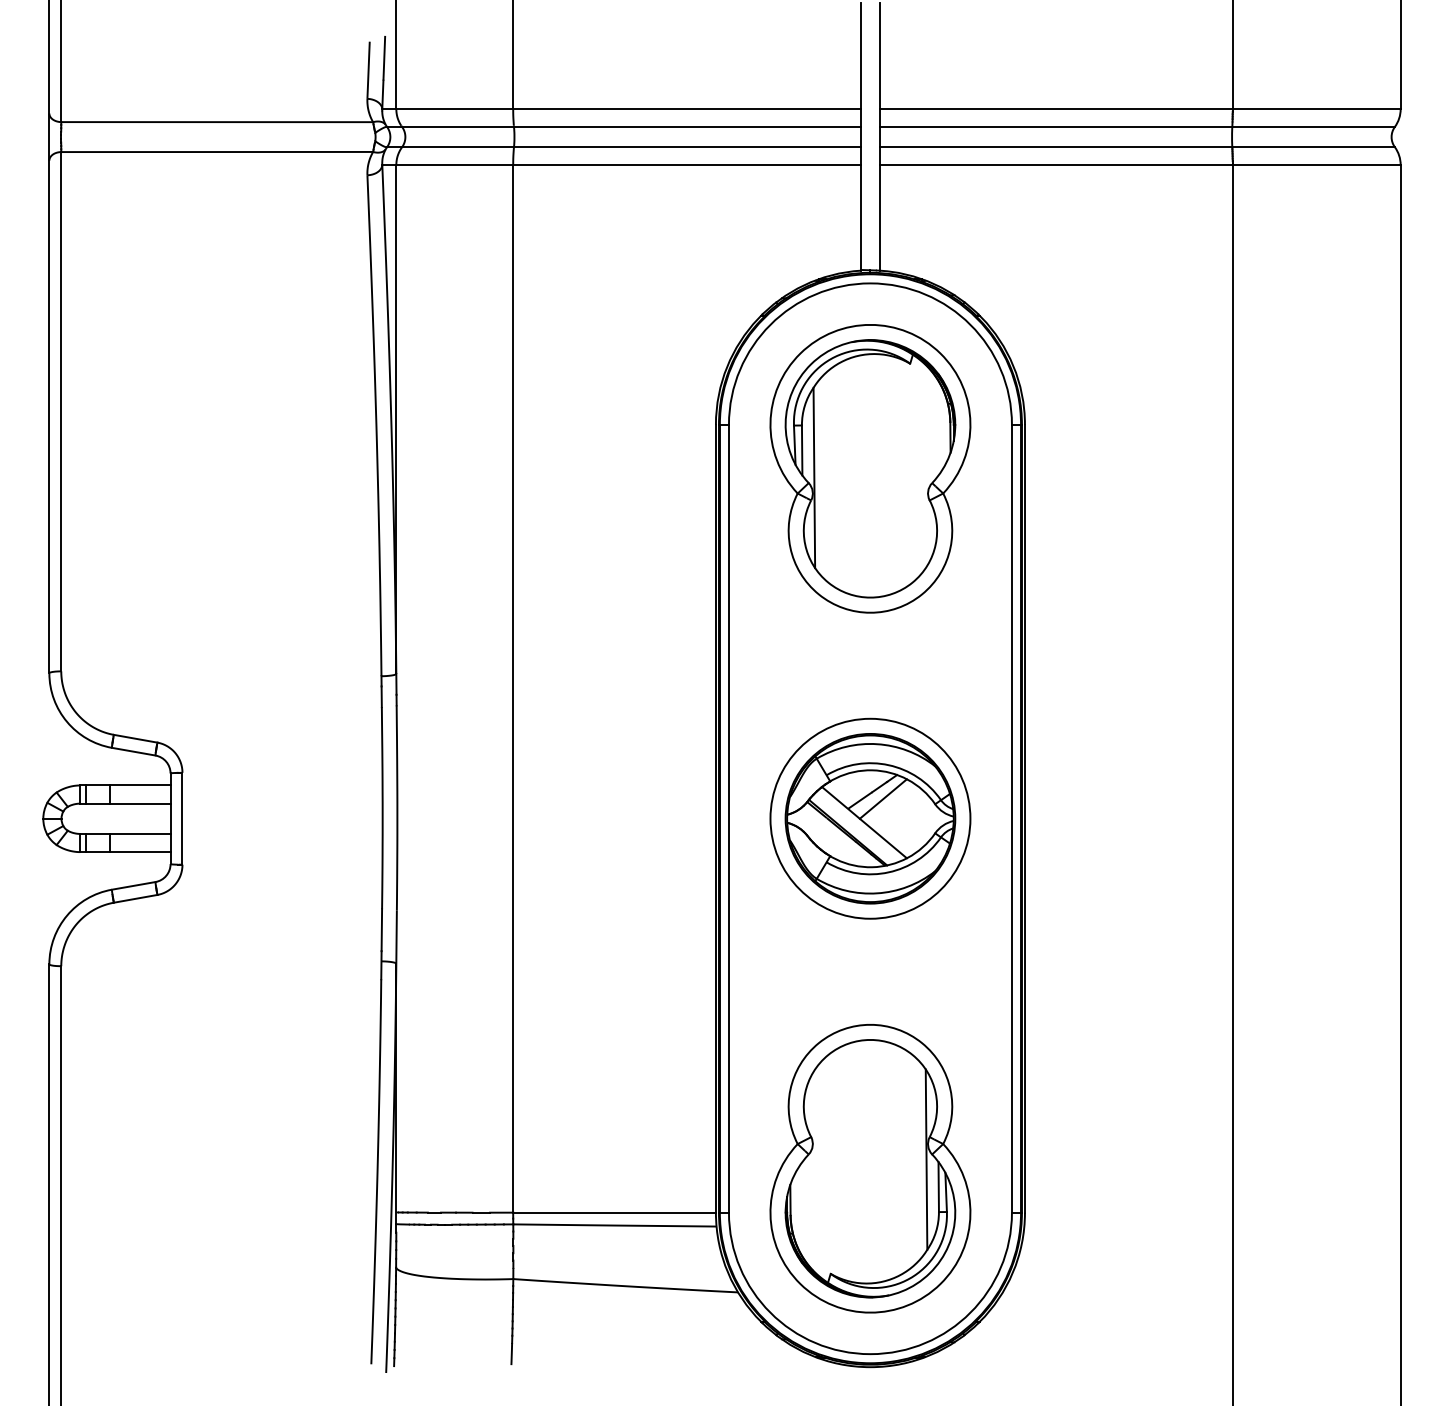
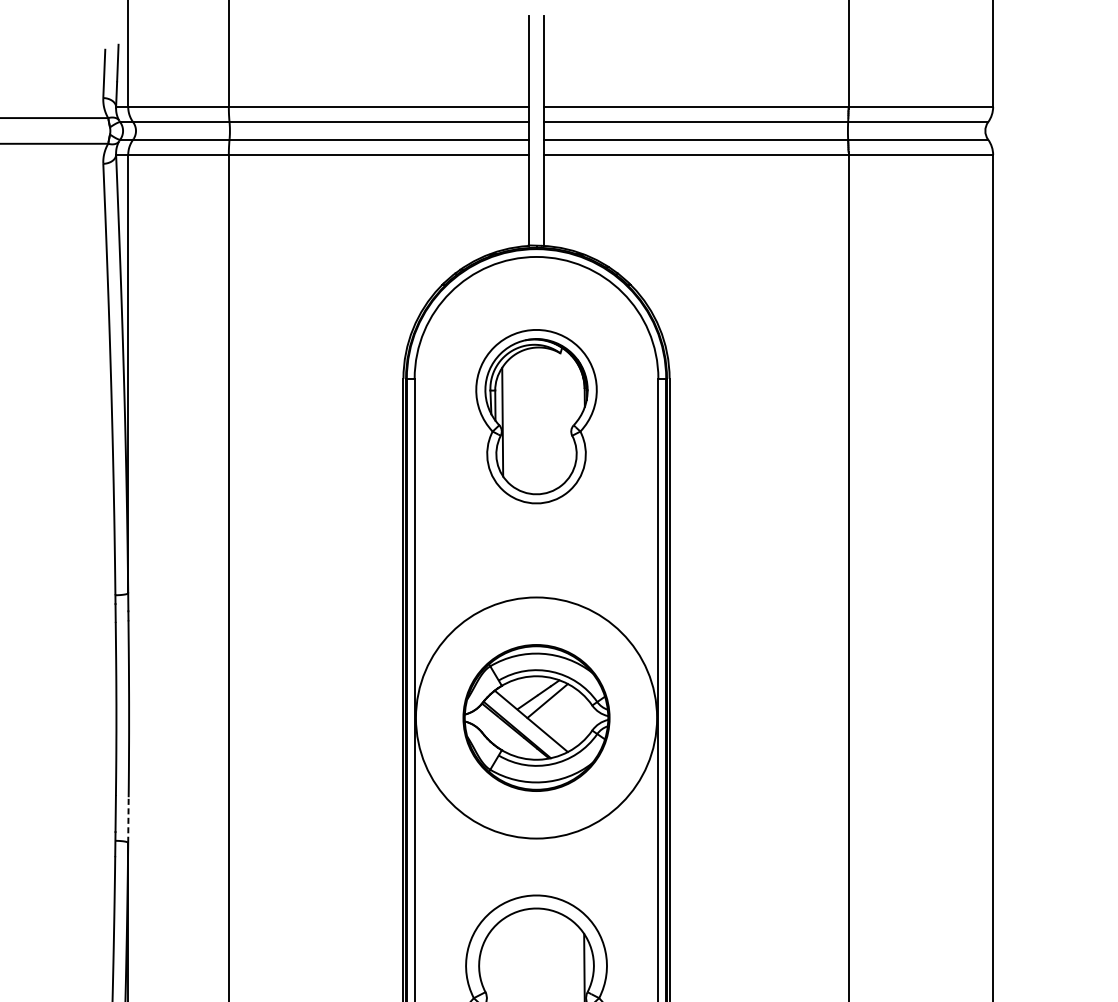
part: (870, 468) -> (536, 416), size x0.7
circle: (870, 818) -> (536, 717), size x1.4
line: (396, 936) -> (128, 819), solid -> dashed

